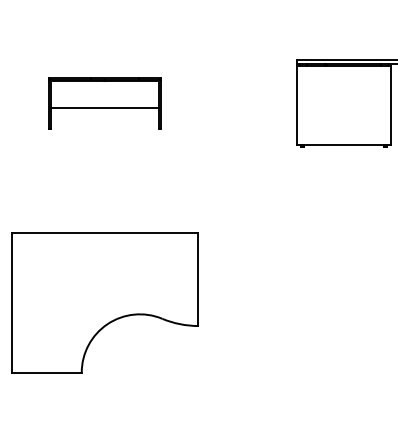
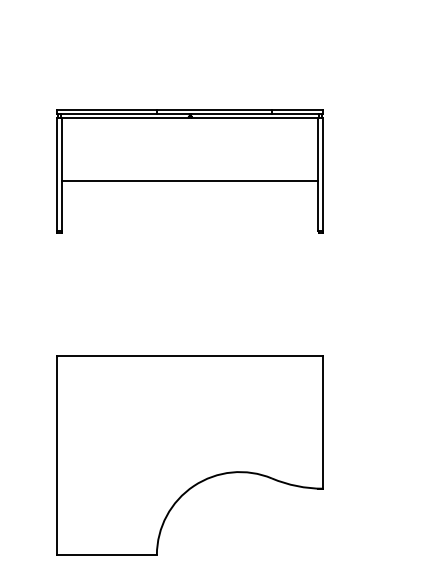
part: (104, 103) -> (189, 171), size x1.67

